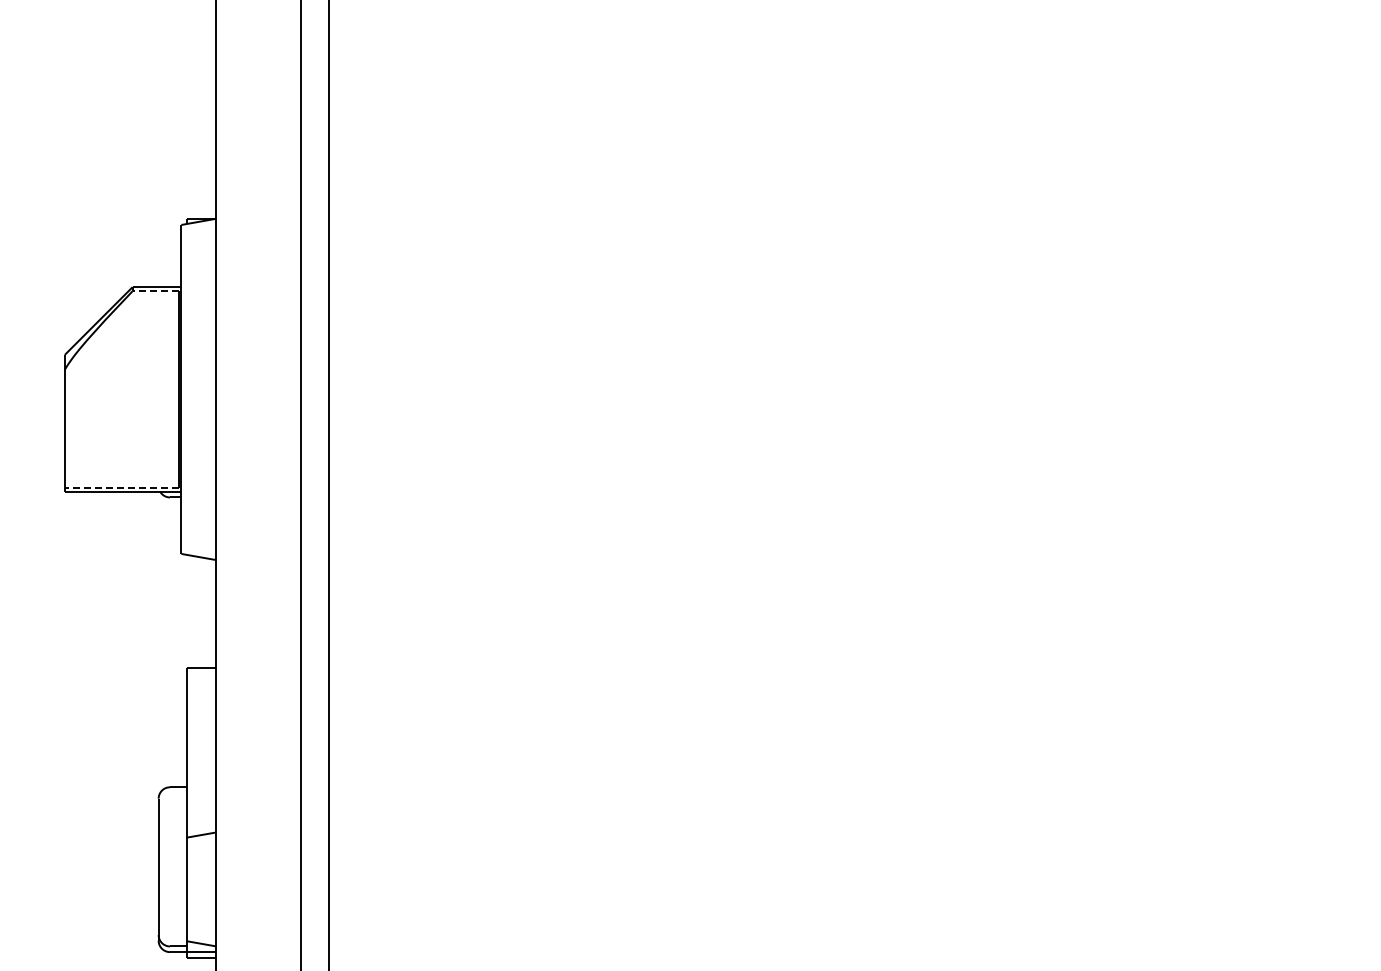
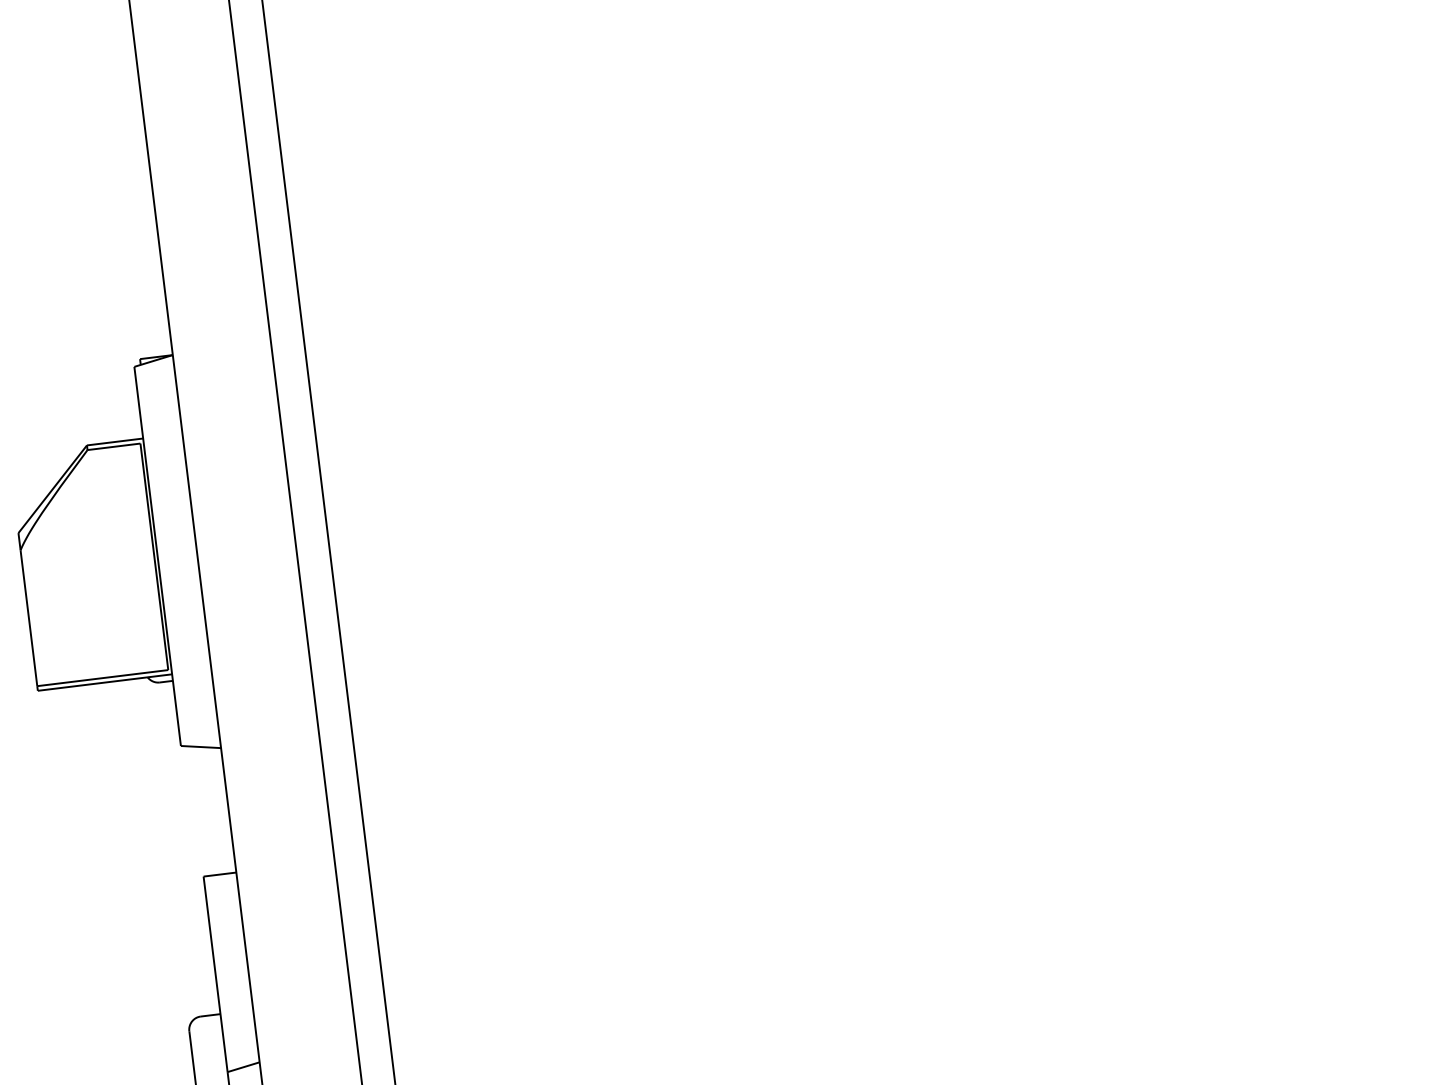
line: (155, 291) -> (113, 447), dashed -> solid
line: (121, 487) -> (102, 677), dashed -> solid

